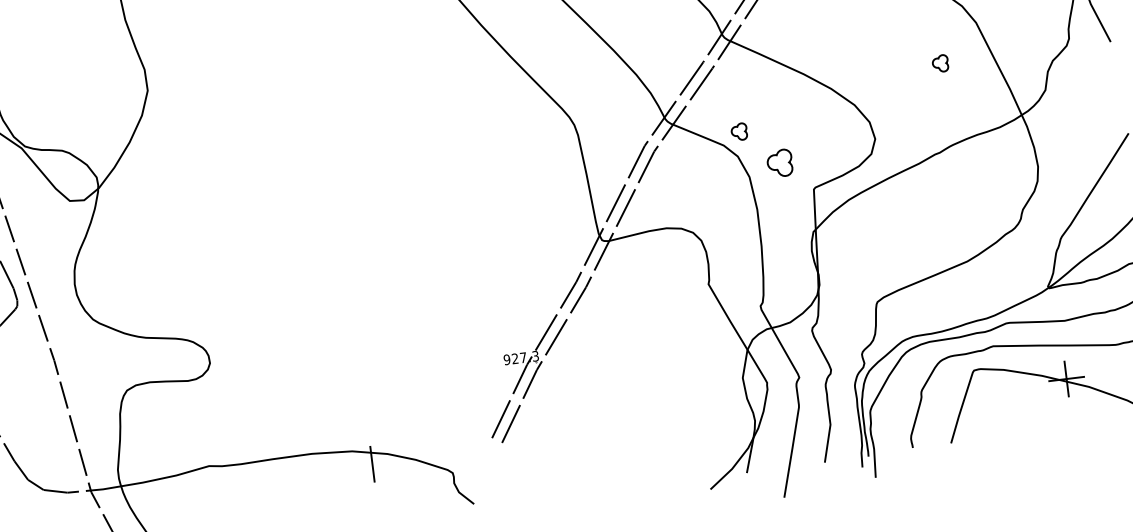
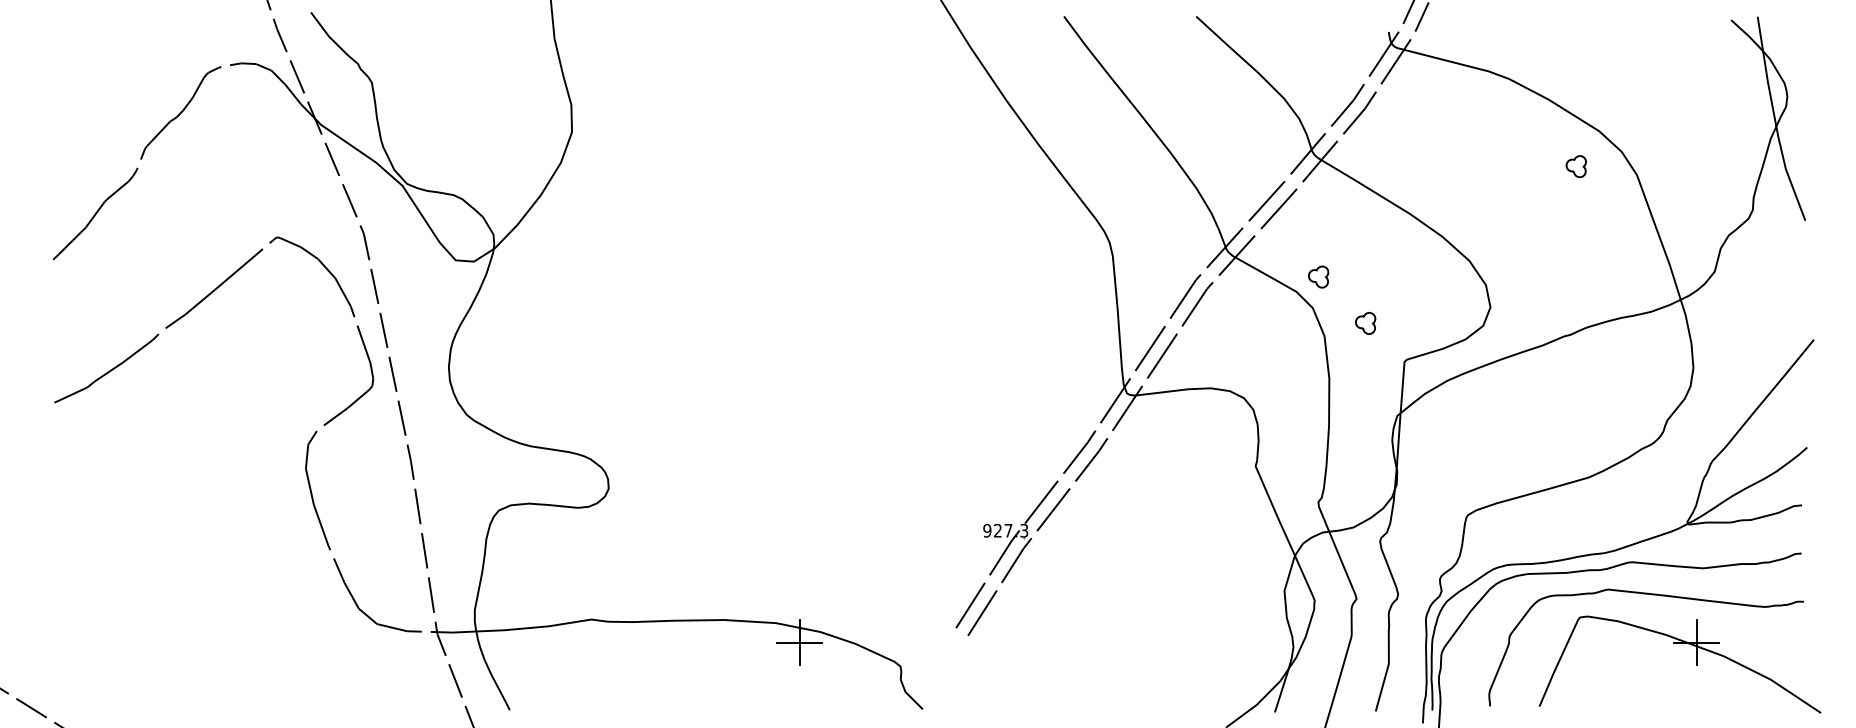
part: (939, 63) -> (1575, 166), moved
part: (780, 163) -> (1365, 323), size x0.62
line: (372, 464) -> (799, 642), added

